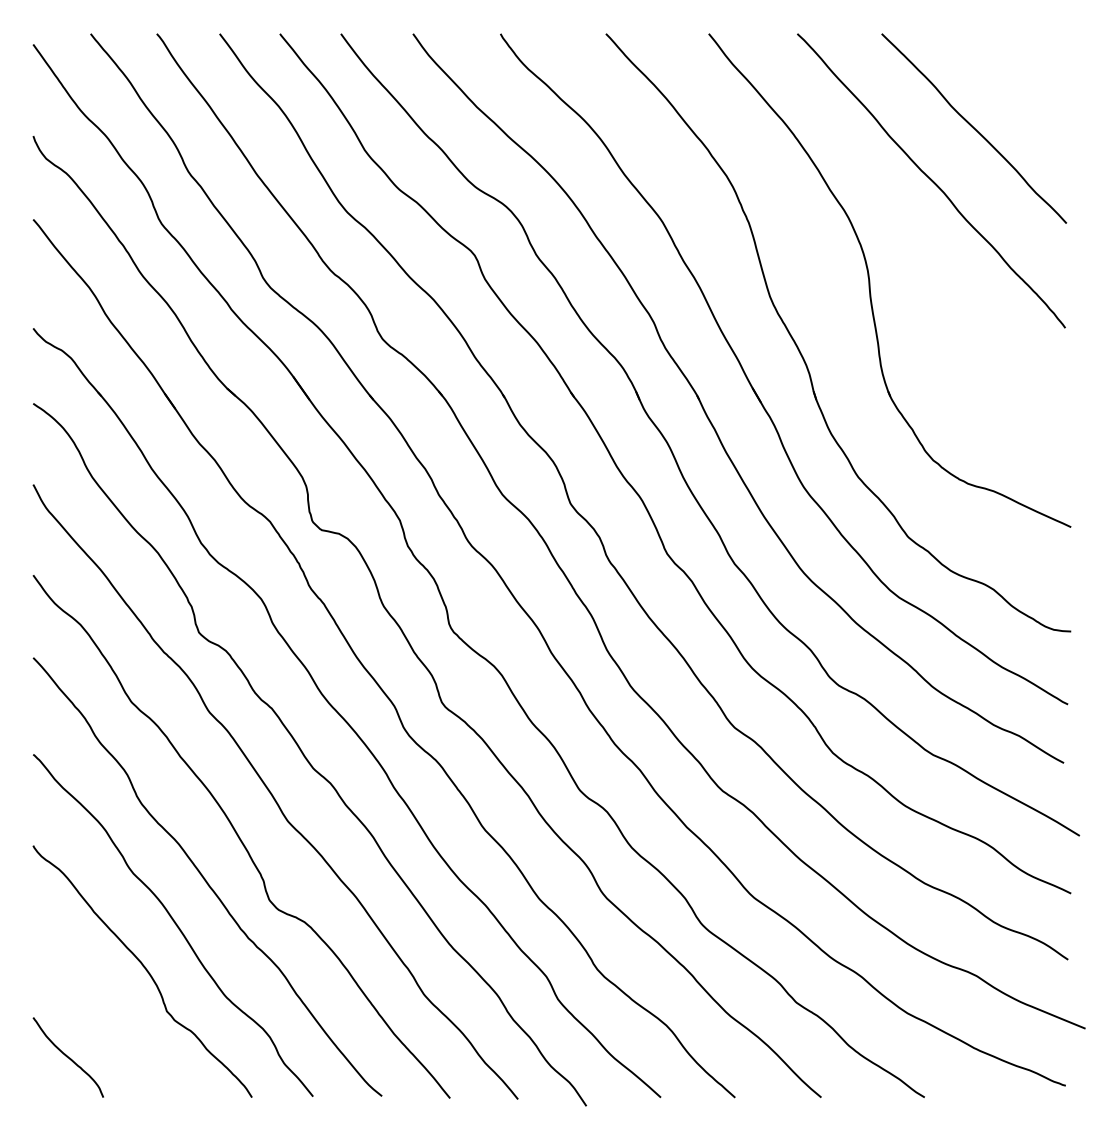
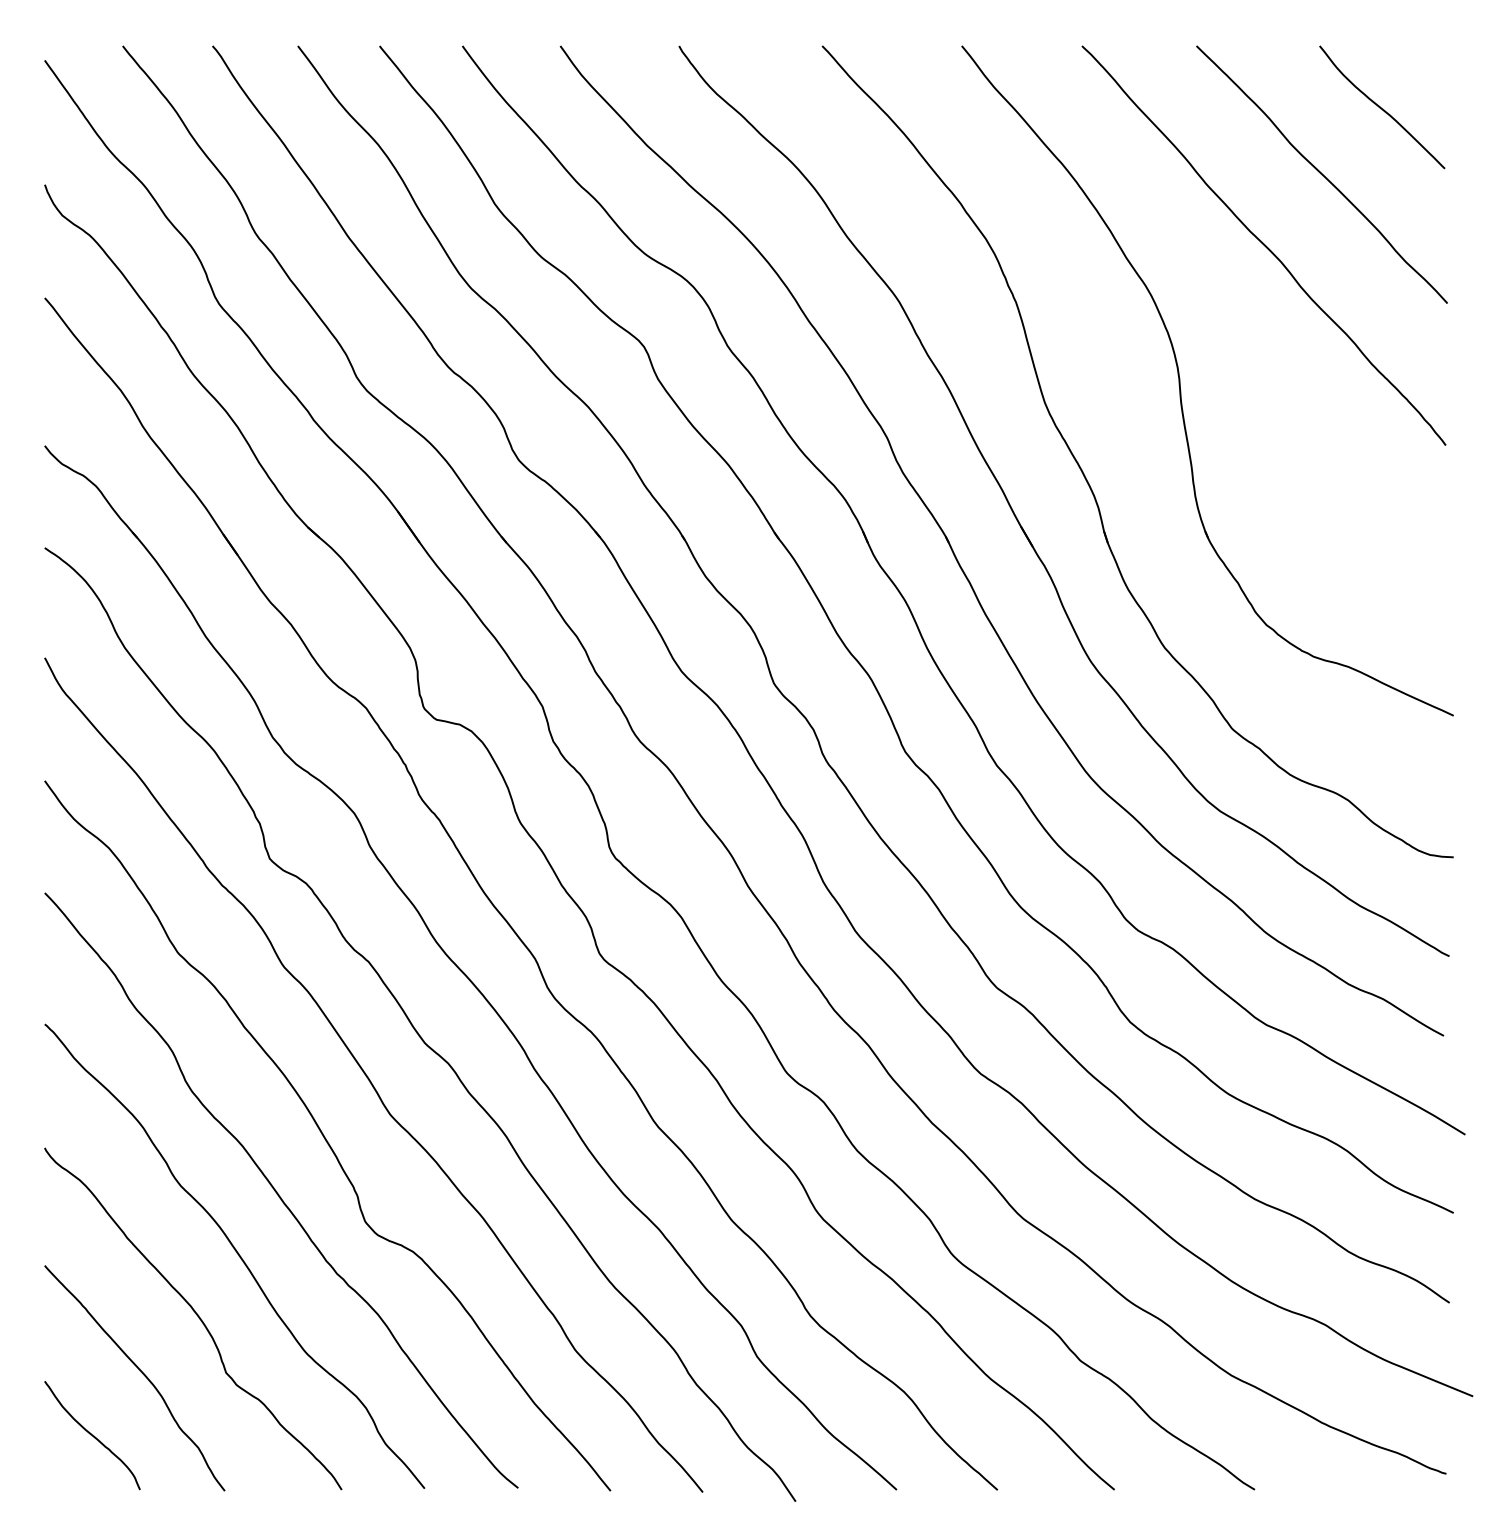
curve: (1018, 79) -> (1381, 107), added
curve: (104, 1011) -> (141, 1373), added

